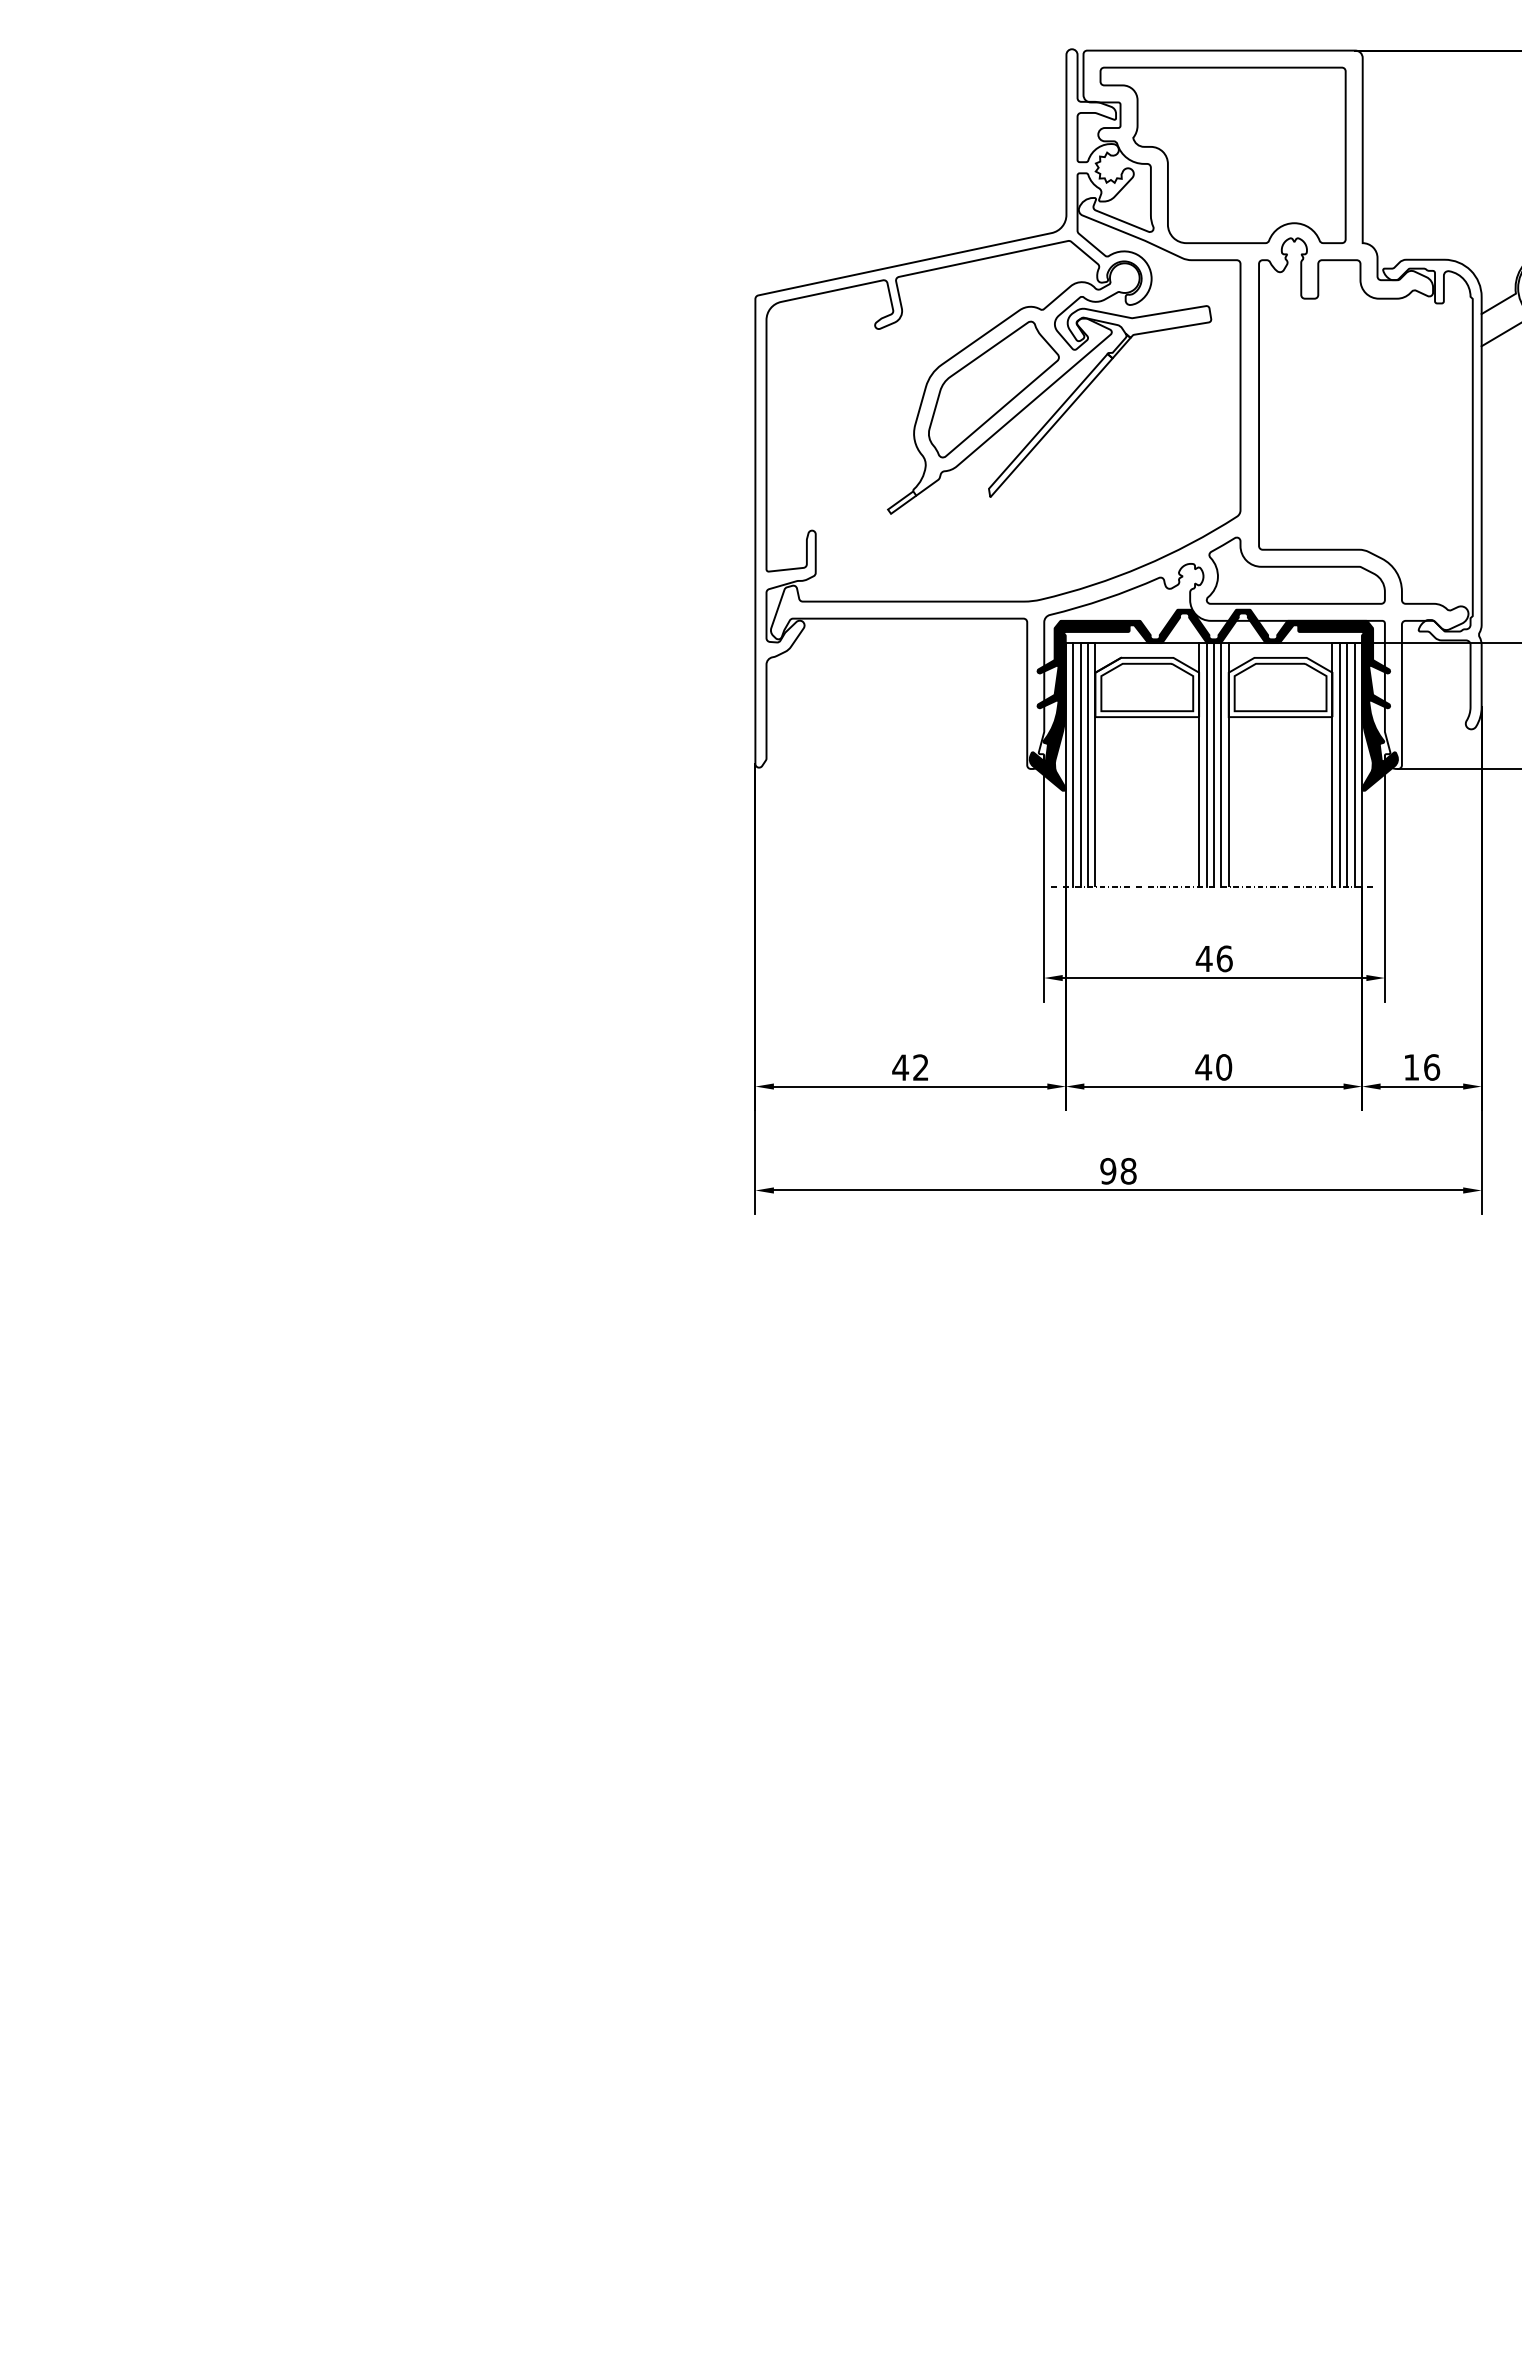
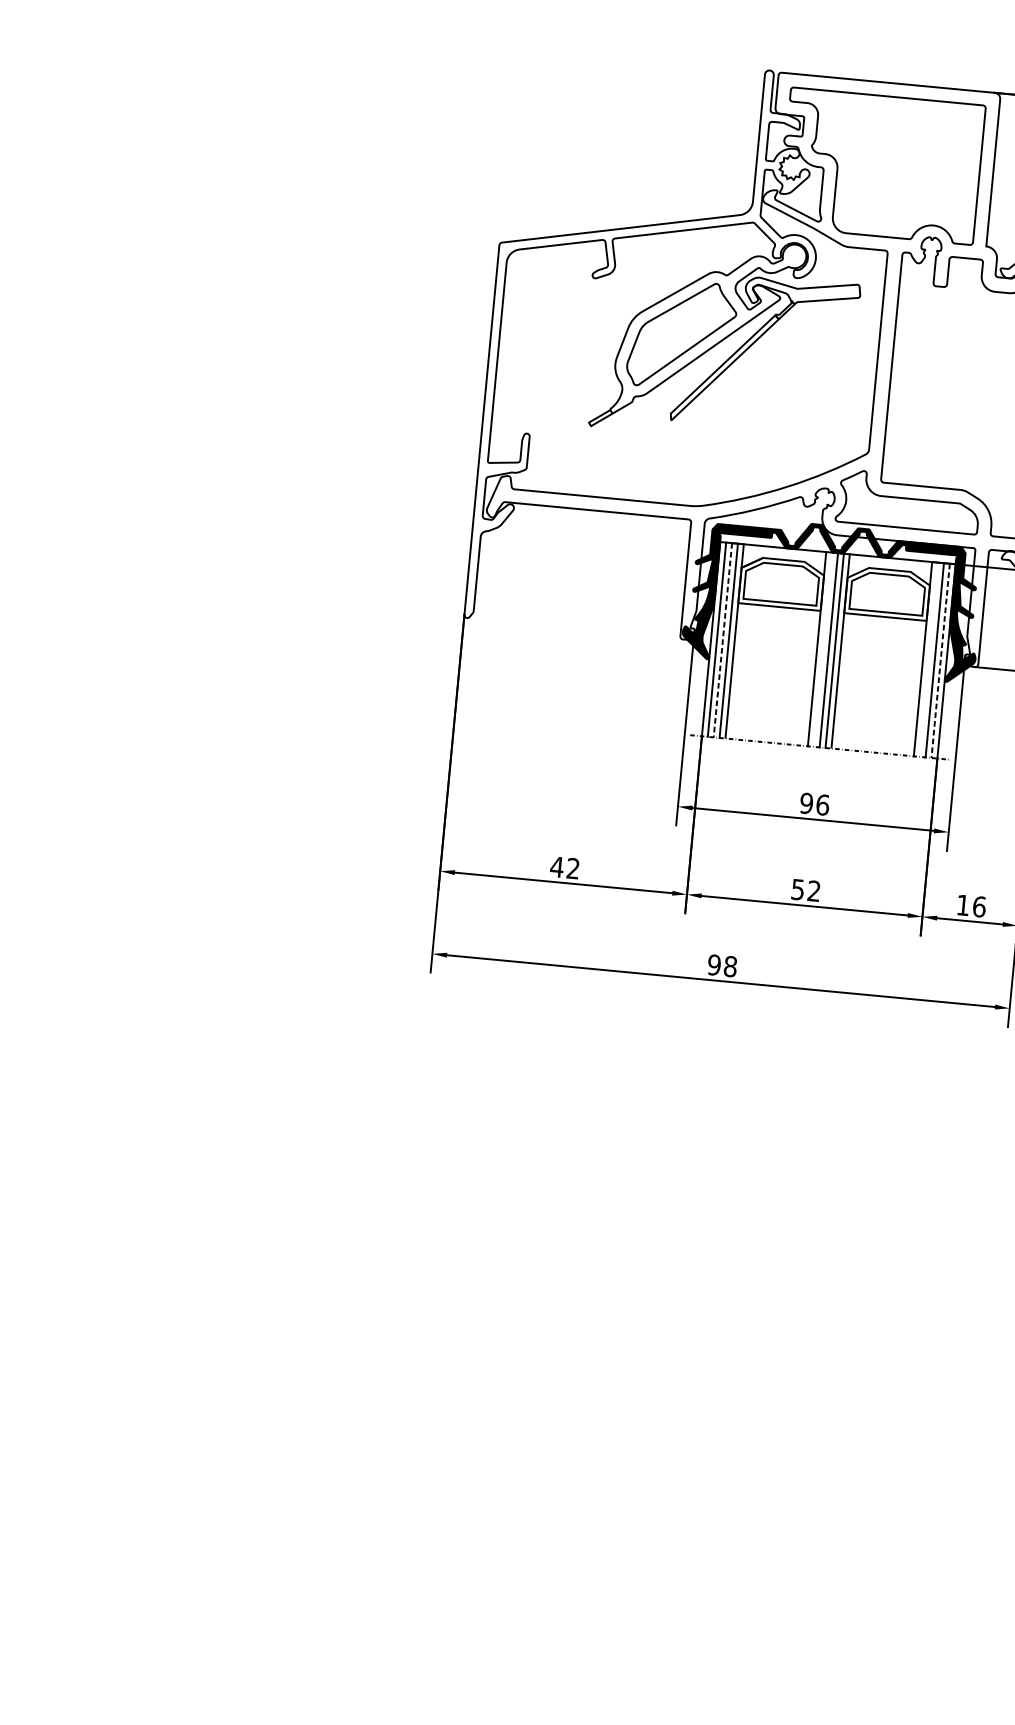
line: (1080, 765) -> (722, 640), solid -> dashed
line: (1206, 765) -> (822, 649), removed
line: (1339, 765) -> (928, 659), removed
line: (1354, 765) -> (940, 661), solid -> dashed
text: (1203, 958) -> (806, 803), 46 -> 96
text: (1213, 1067) -> (805, 890), 40 -> 52

